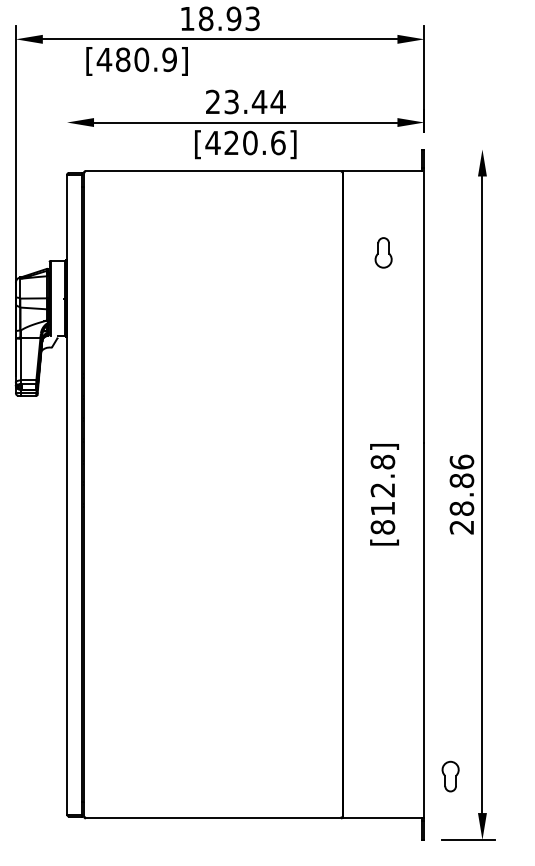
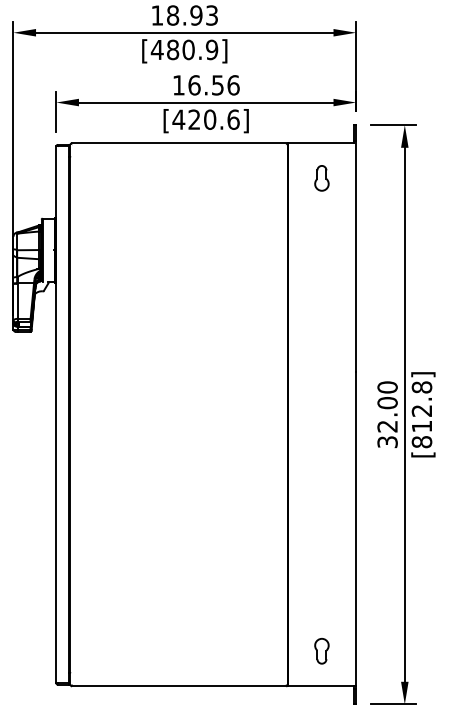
text: (136, 61) -> (184, 51), moved
text: (245, 101) -> (206, 84), 23.44 -> 16.56
line: (67, 133) -> (56, 111), added
line: (468, 149) -> (393, 125), added
part: (383, 252) -> (321, 178), moved
text: (384, 494) -> (423, 414), moved
text: (461, 494) -> (387, 414), 28.86 -> 32.00
part: (450, 776) -> (321, 651), moved

